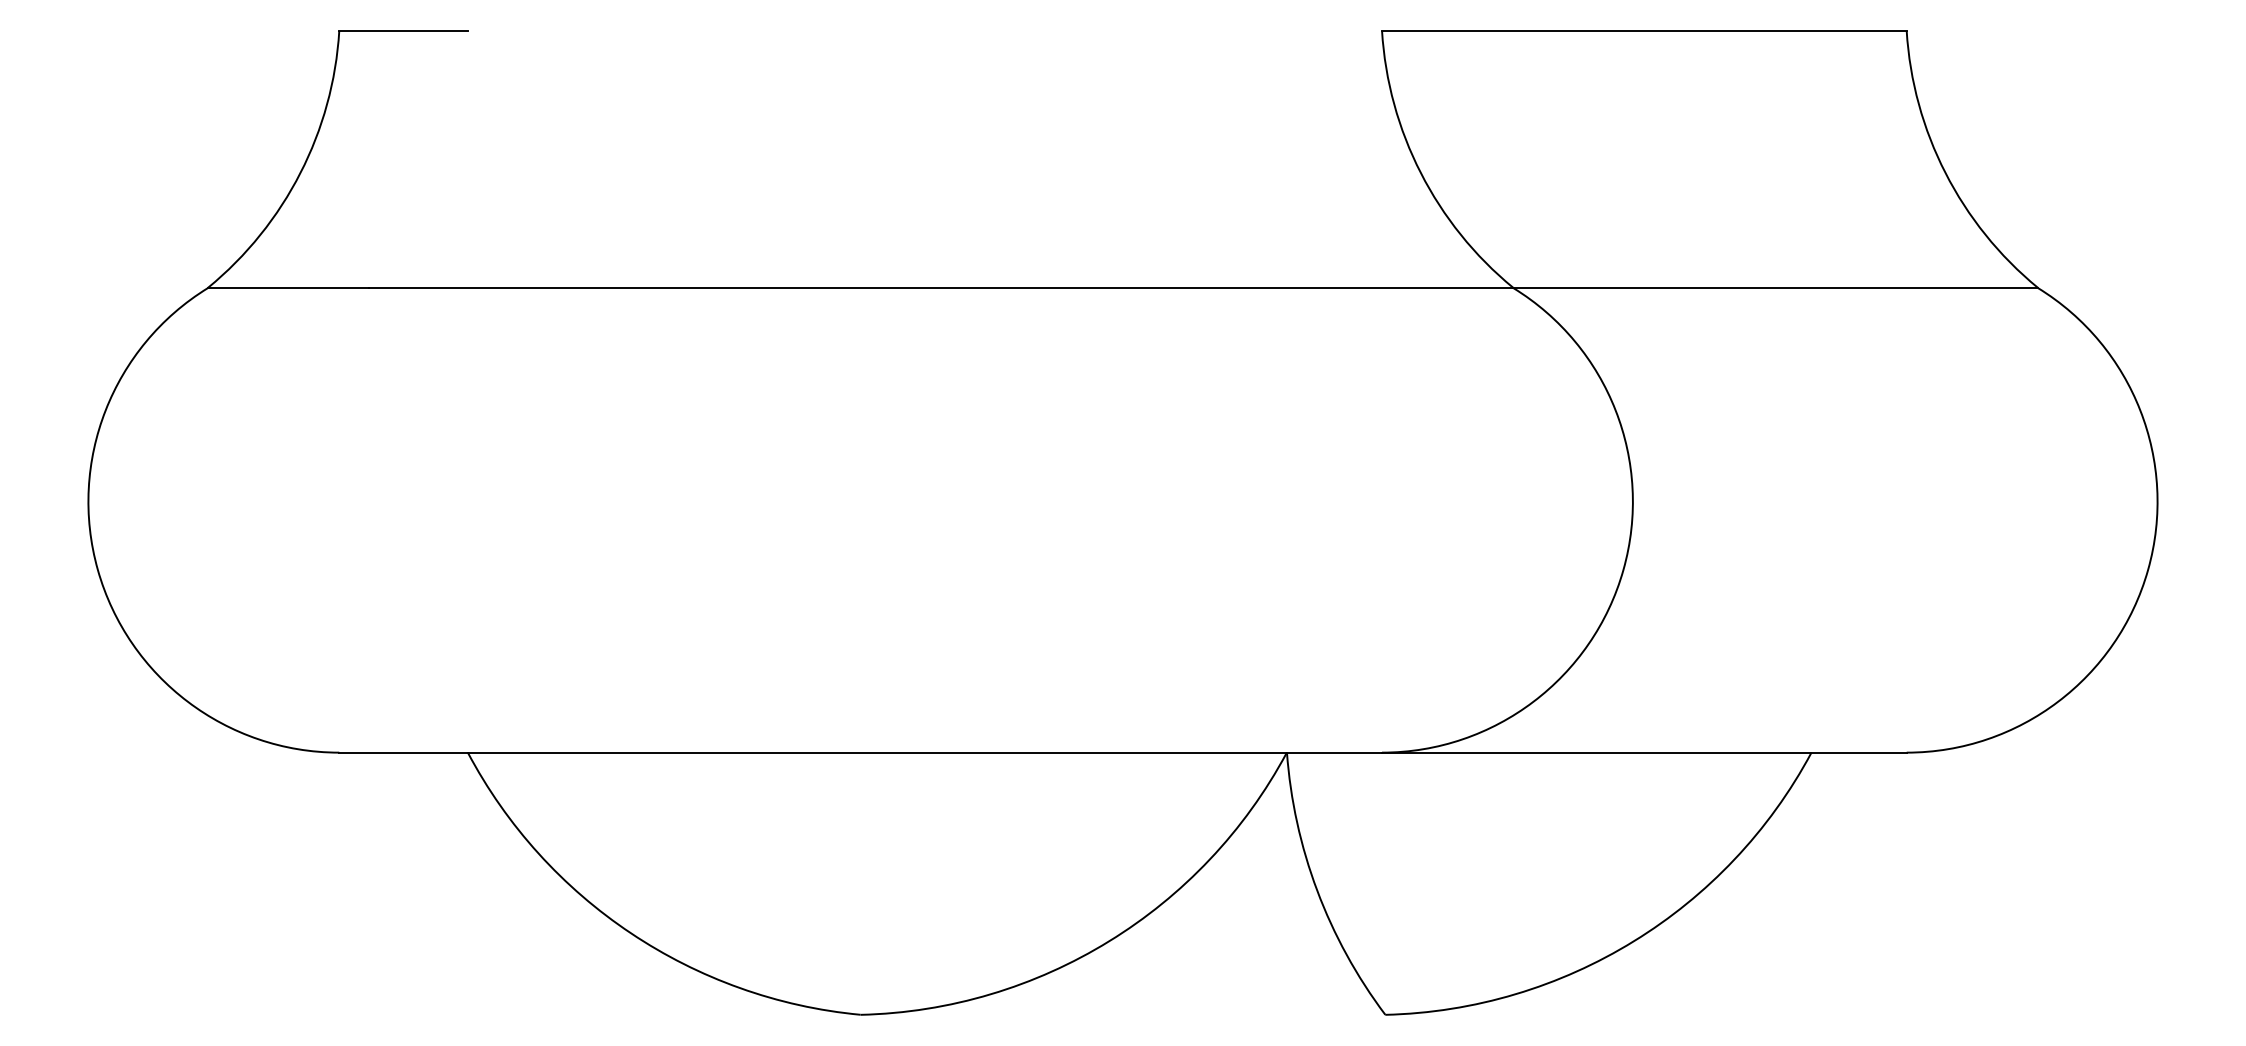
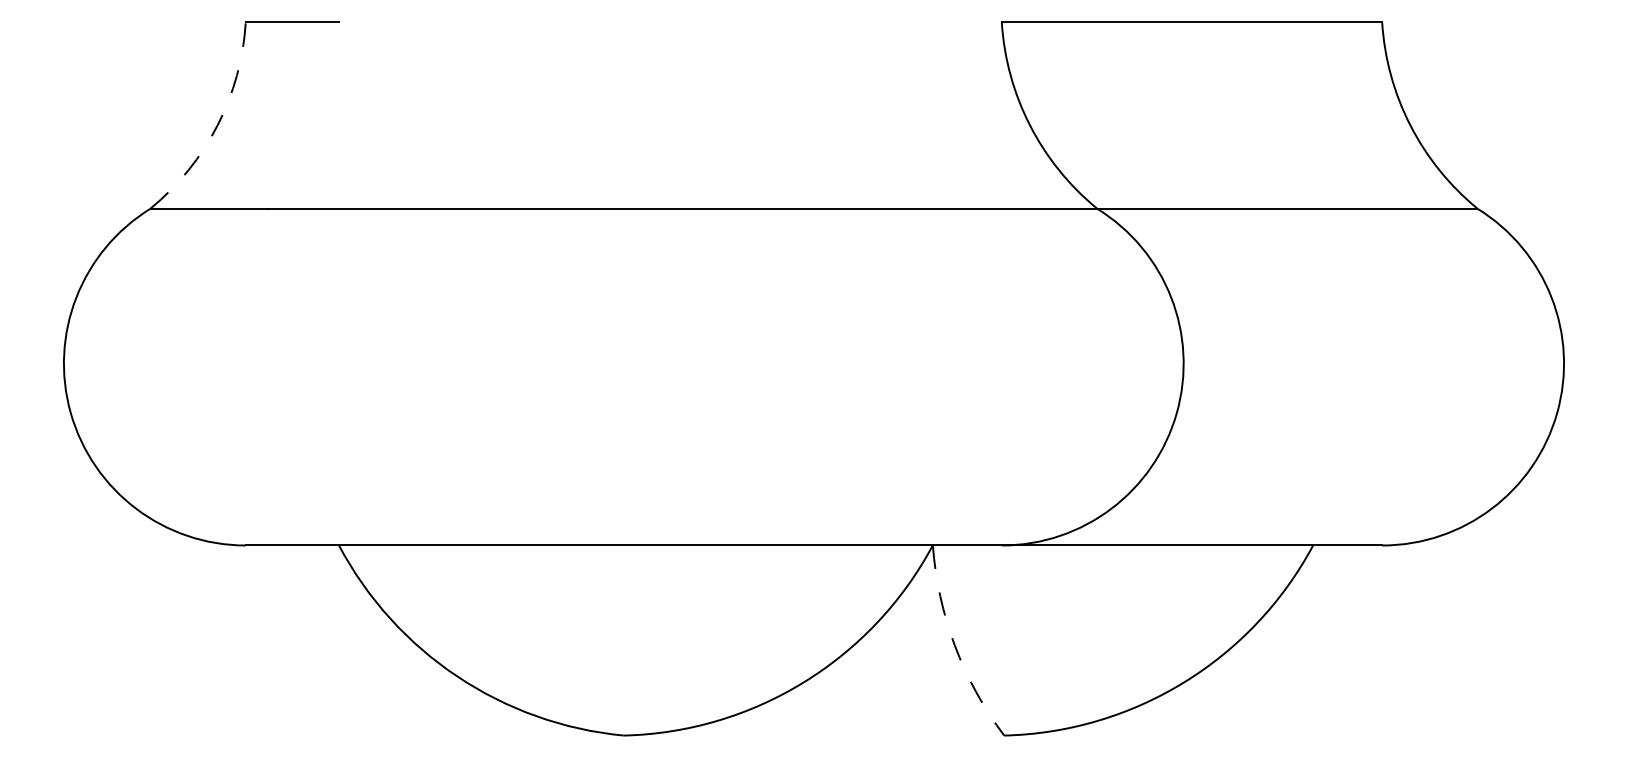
arc: (300, 173) -> (217, 125), solid -> dashed
arc: (1317, 890) -> (955, 645), solid -> dashed

